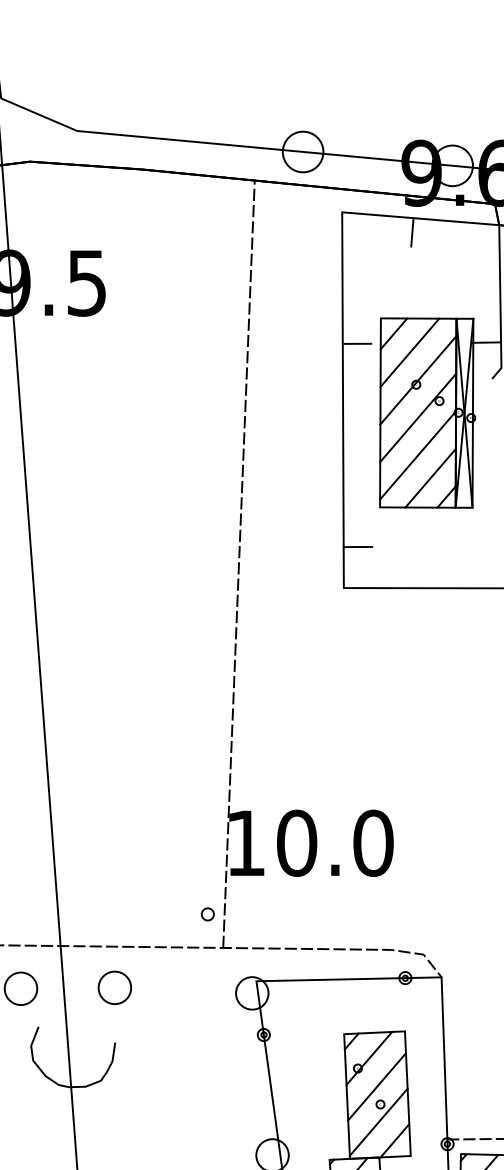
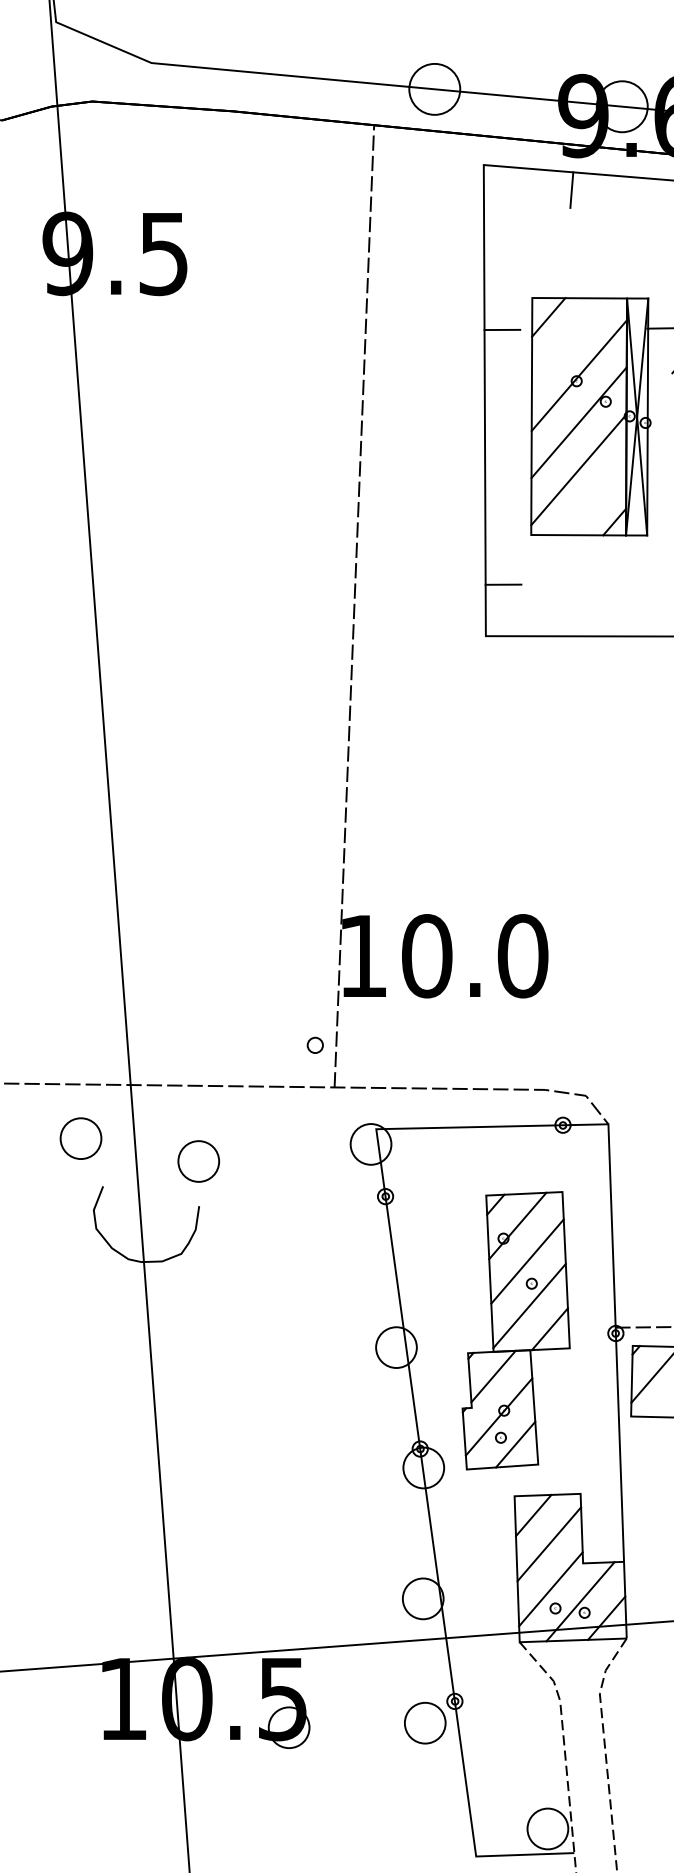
line: (409, 352) -> (568, 340), removed
line: (430, 478) -> (594, 498), removed
part: (114, 987) -> (198, 1161), moved

